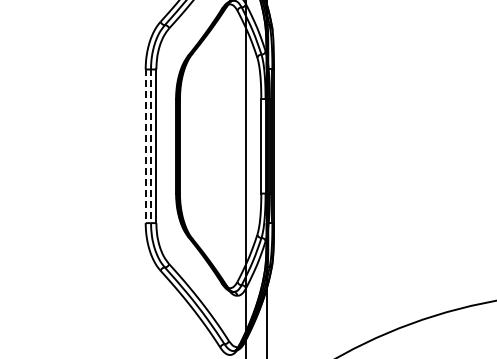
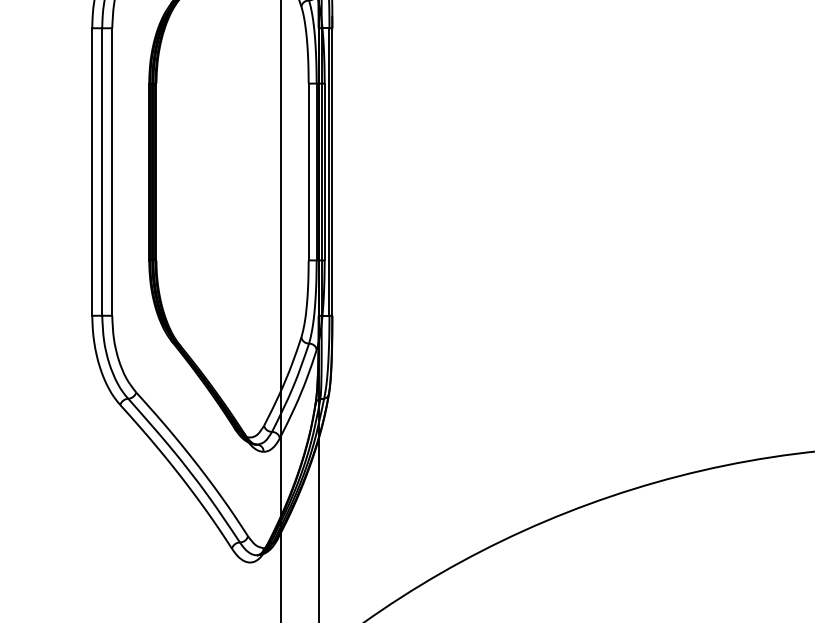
line: (145, 146) -> (91, 172), dashed -> solid
line: (151, 146) -> (103, 172), dashed -> solid

